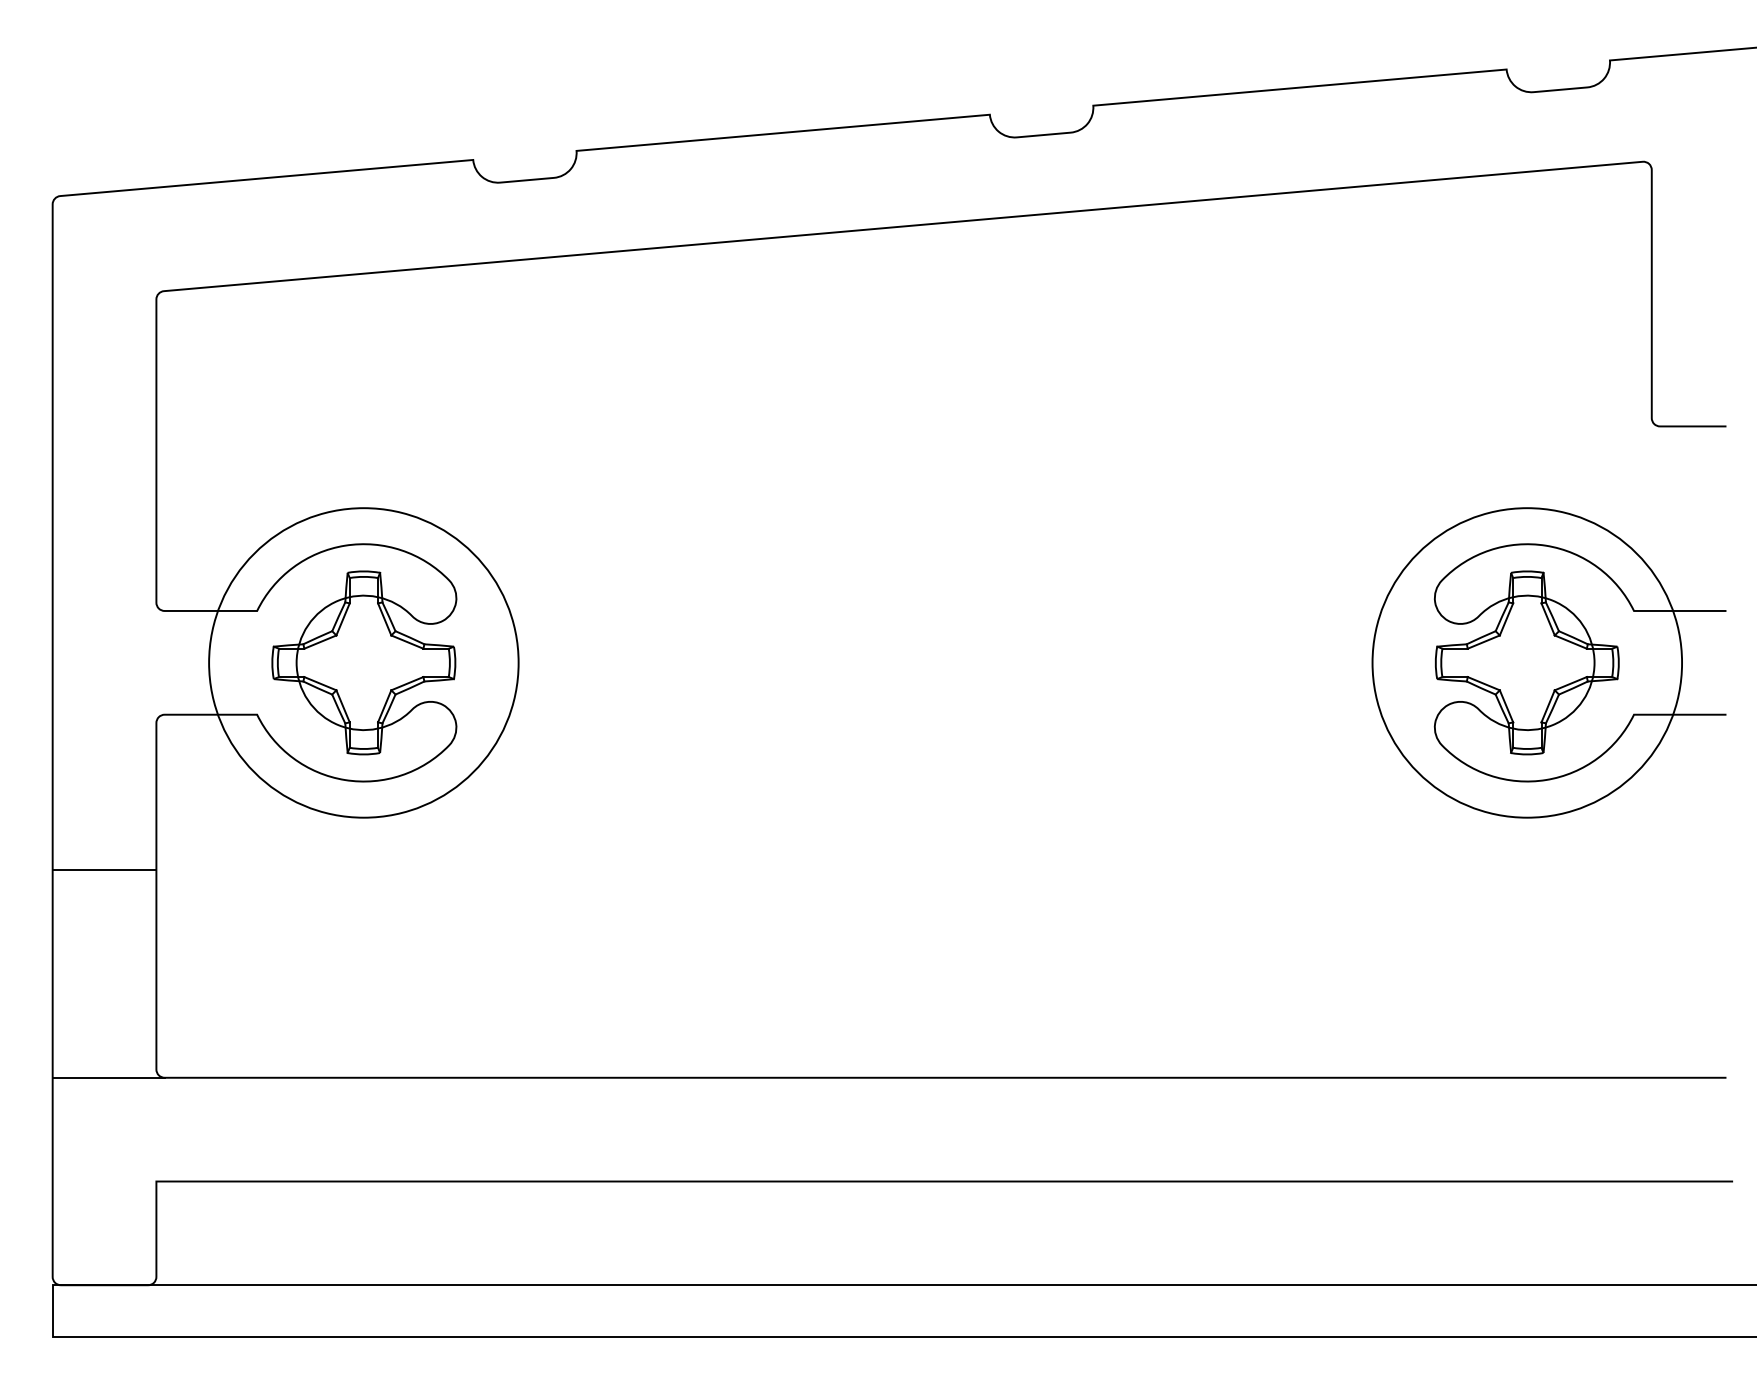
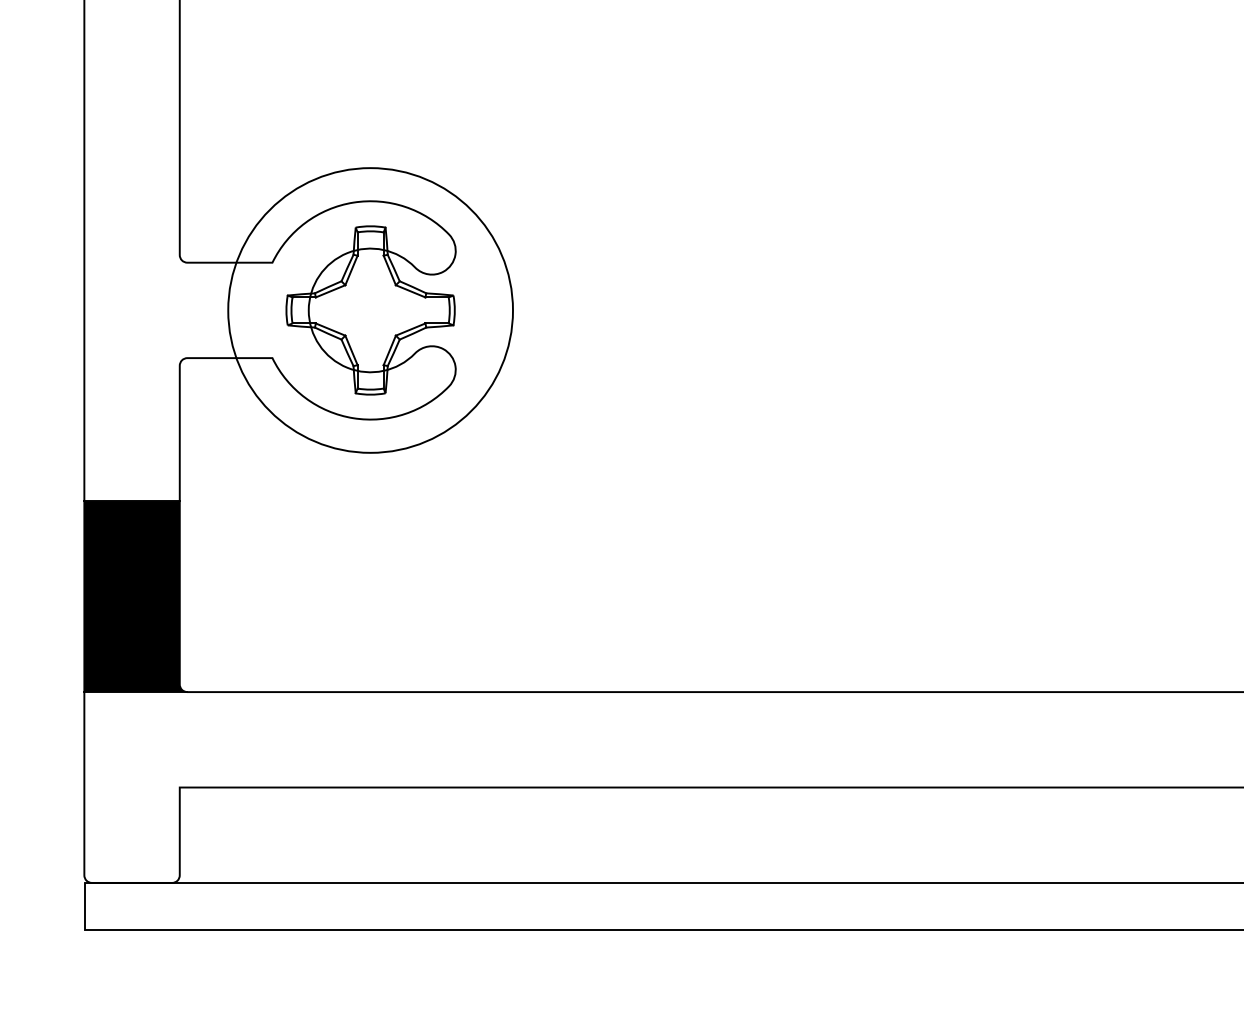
fill: (108, 973) -> (135, 596), added

